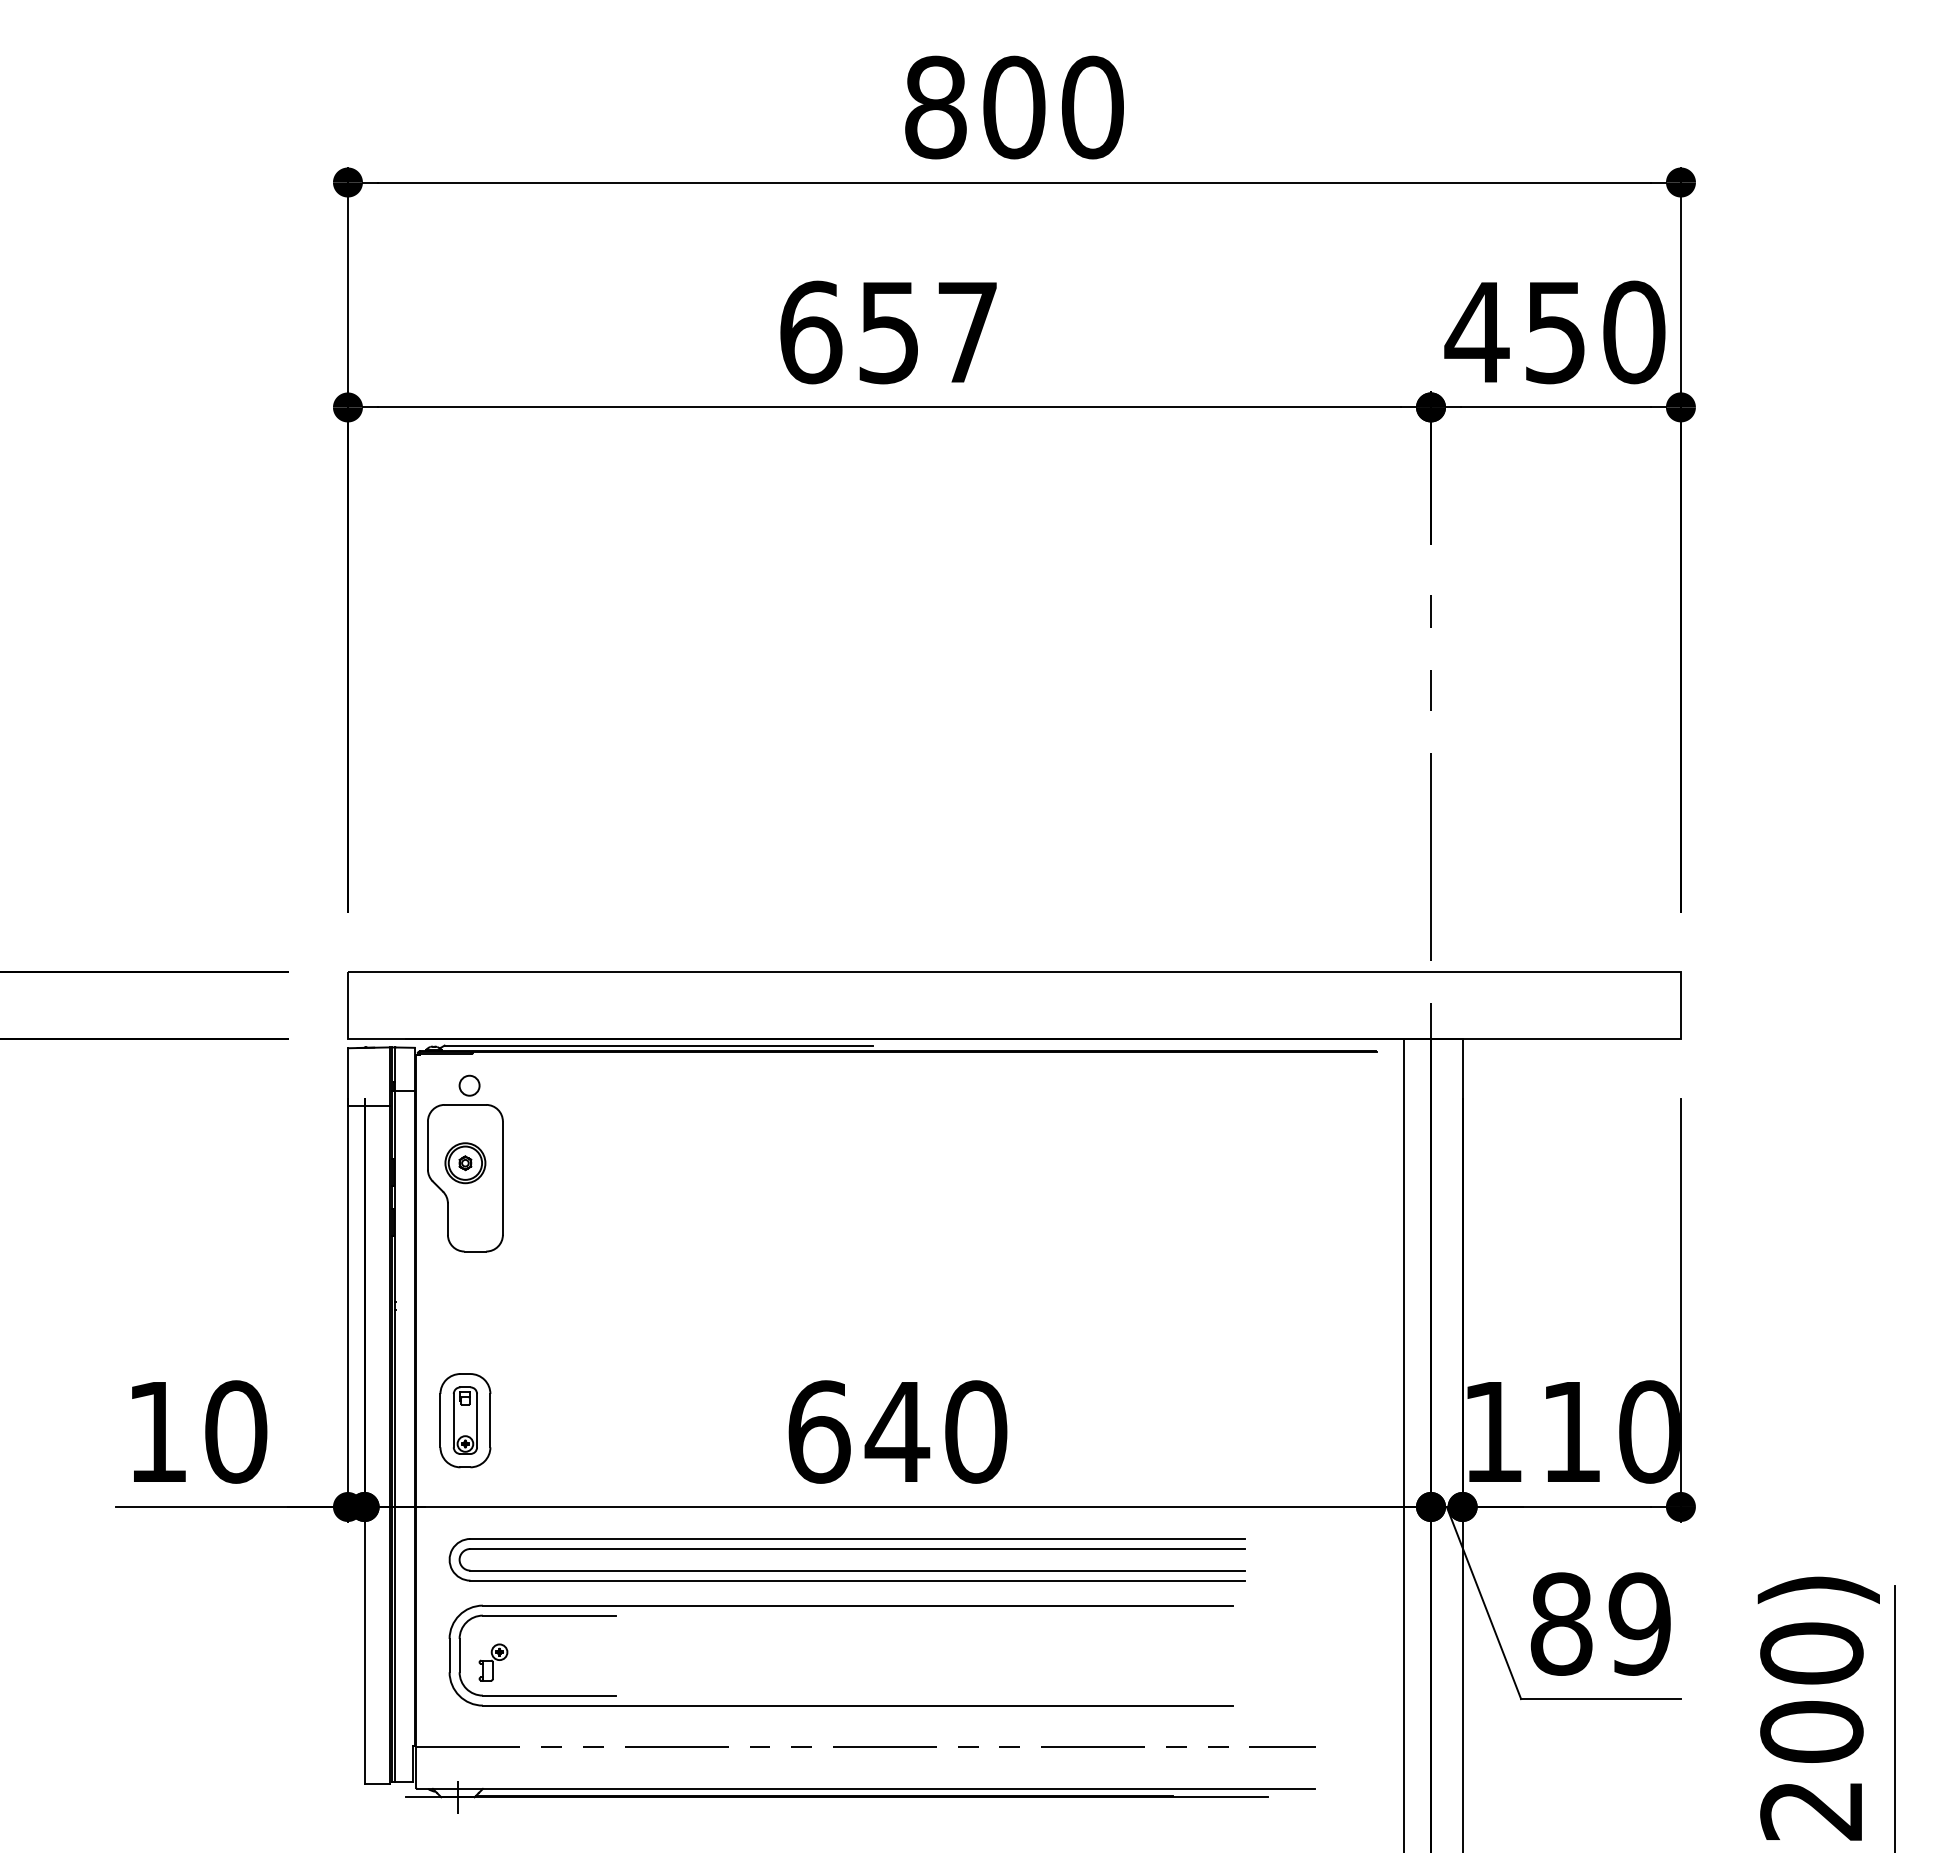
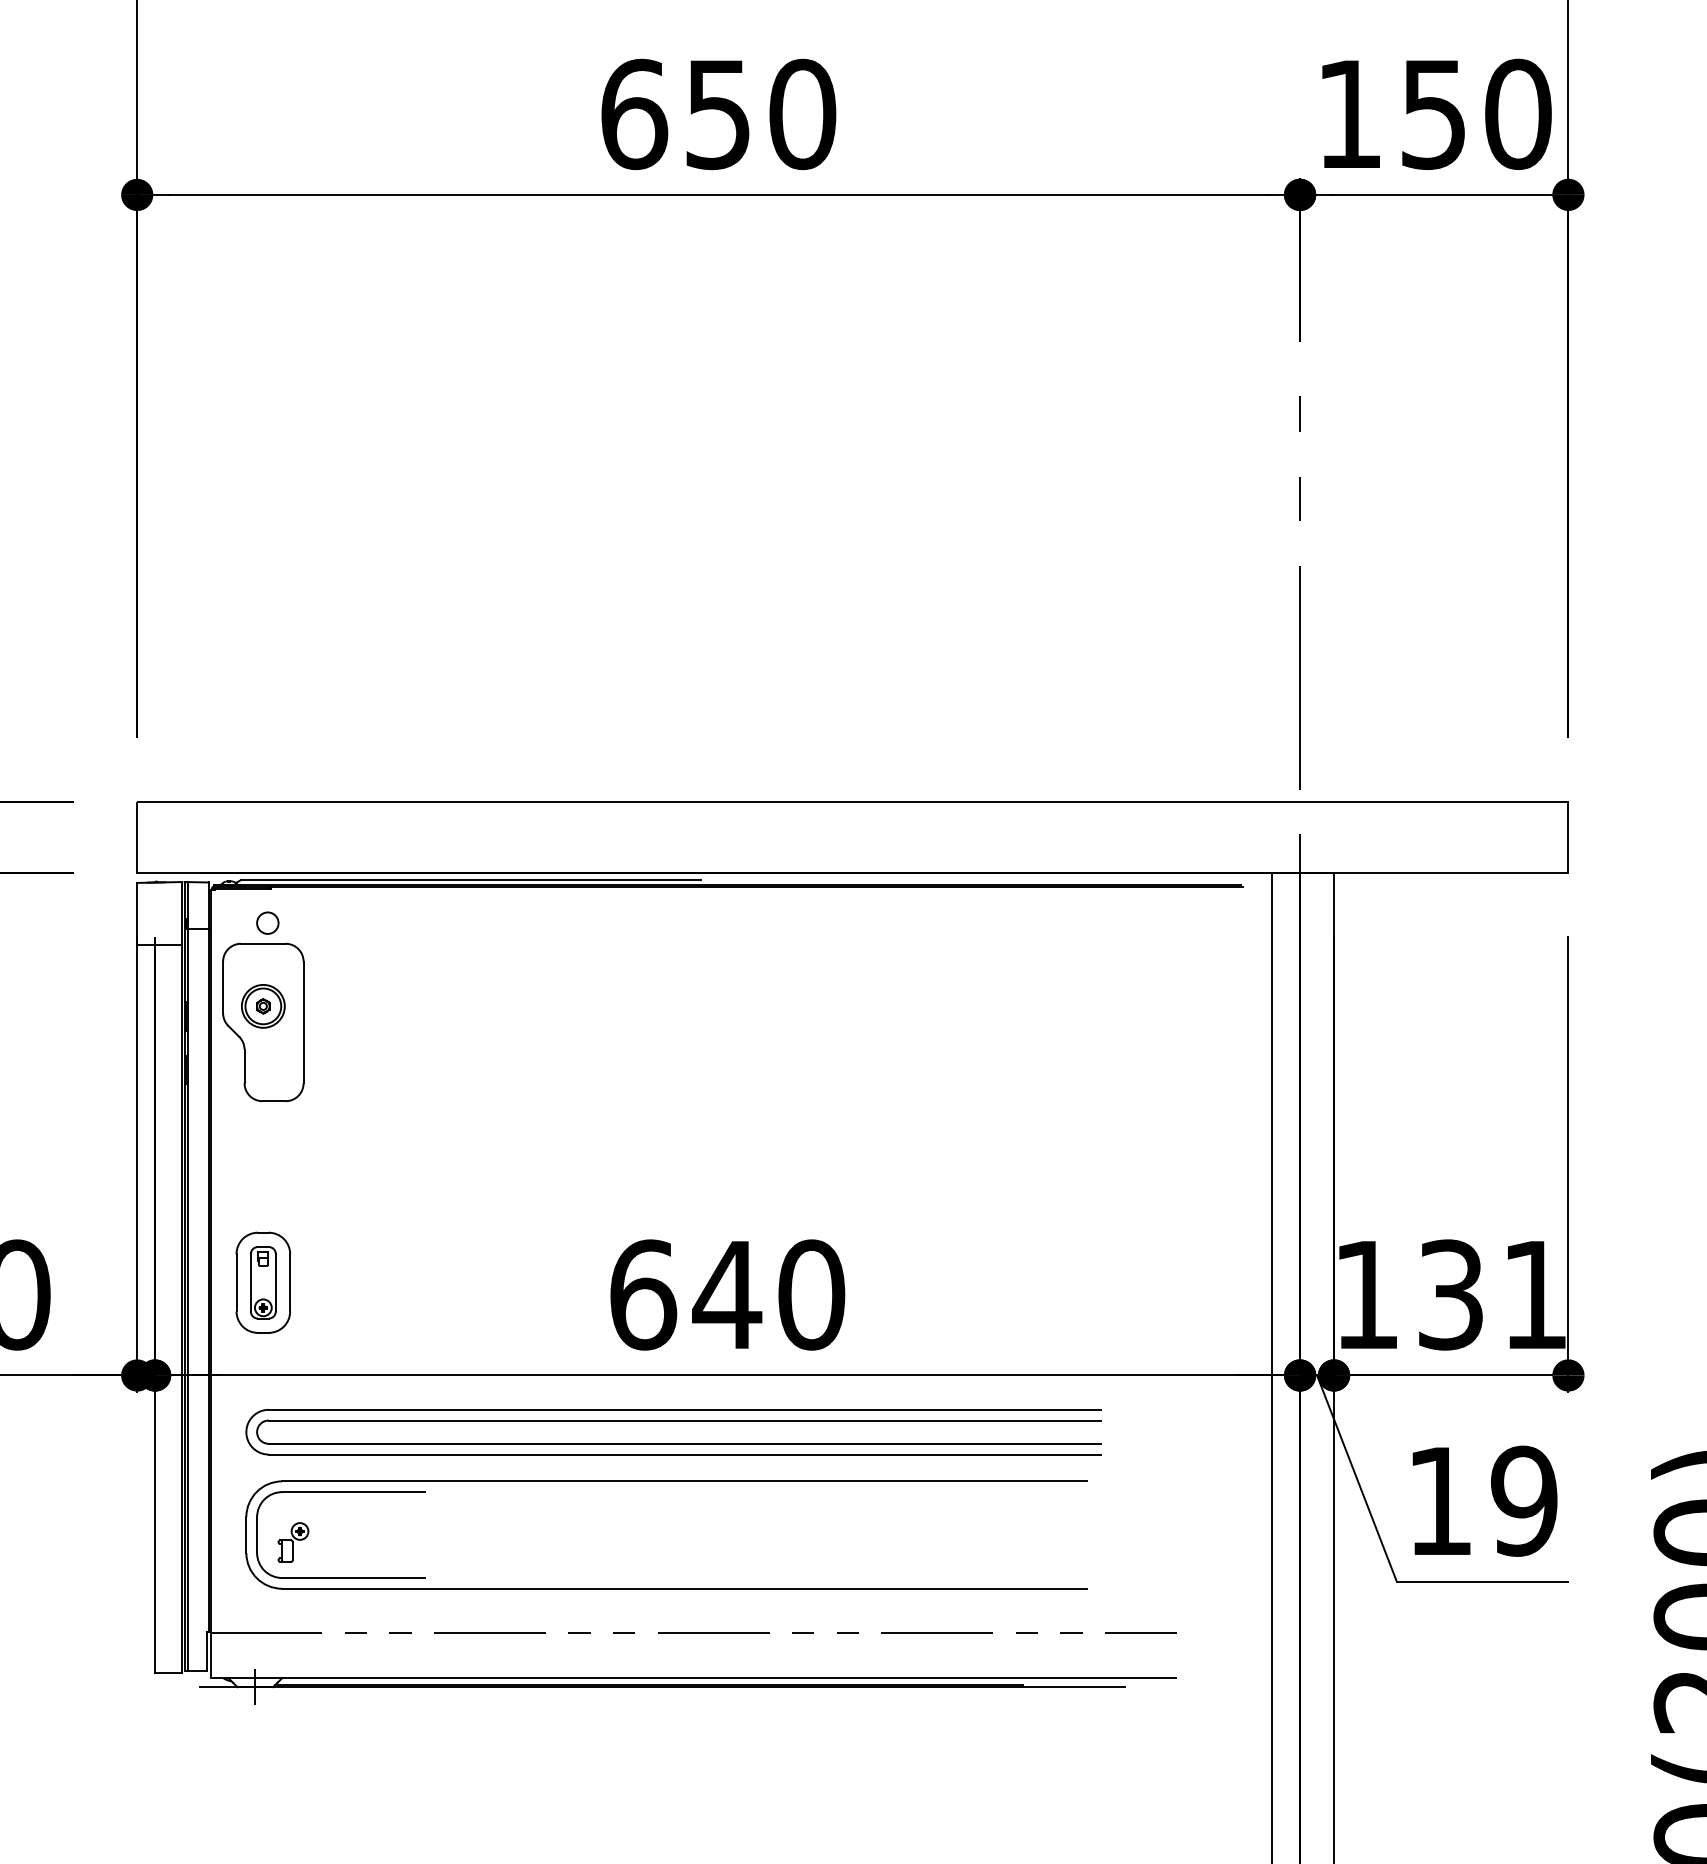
text: (967, 332) -> (802, 114), 657 -> 650
text: (1476, 332) -> (1348, 114), 450 -> 150
text: (1610, 1431) -> (1492, 1294), 110 -> 131
text: (1561, 1623) -> (1440, 1500), 89 -> 19

